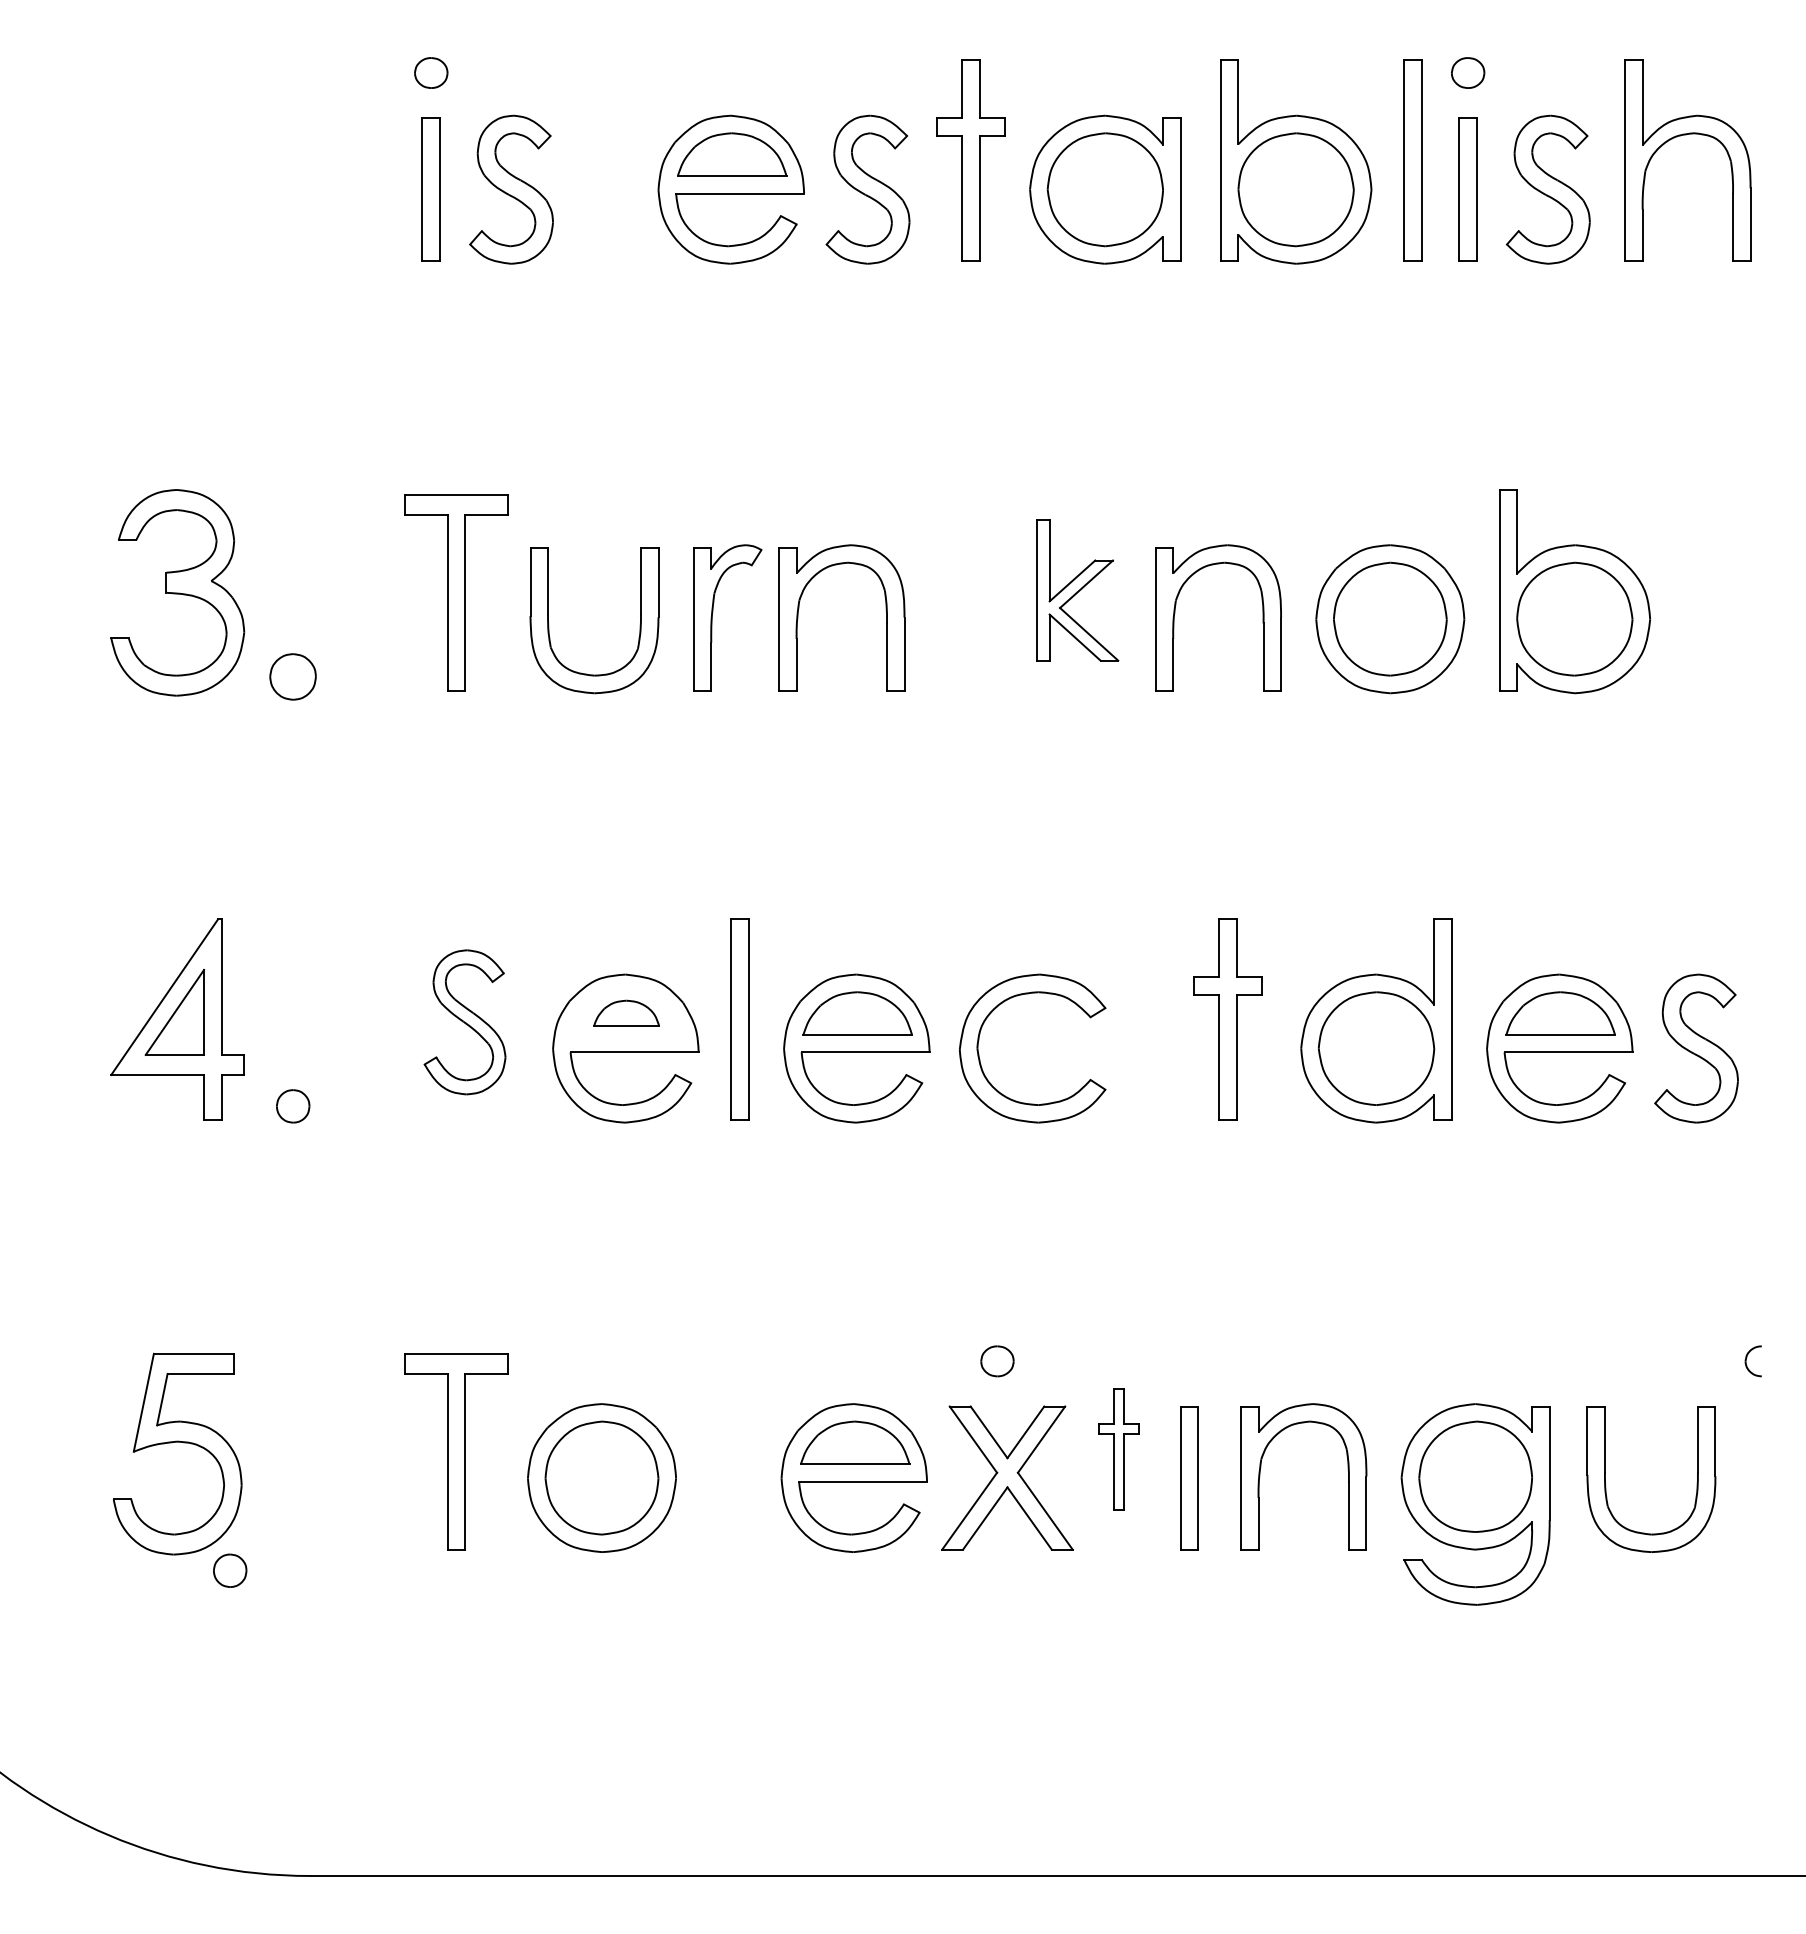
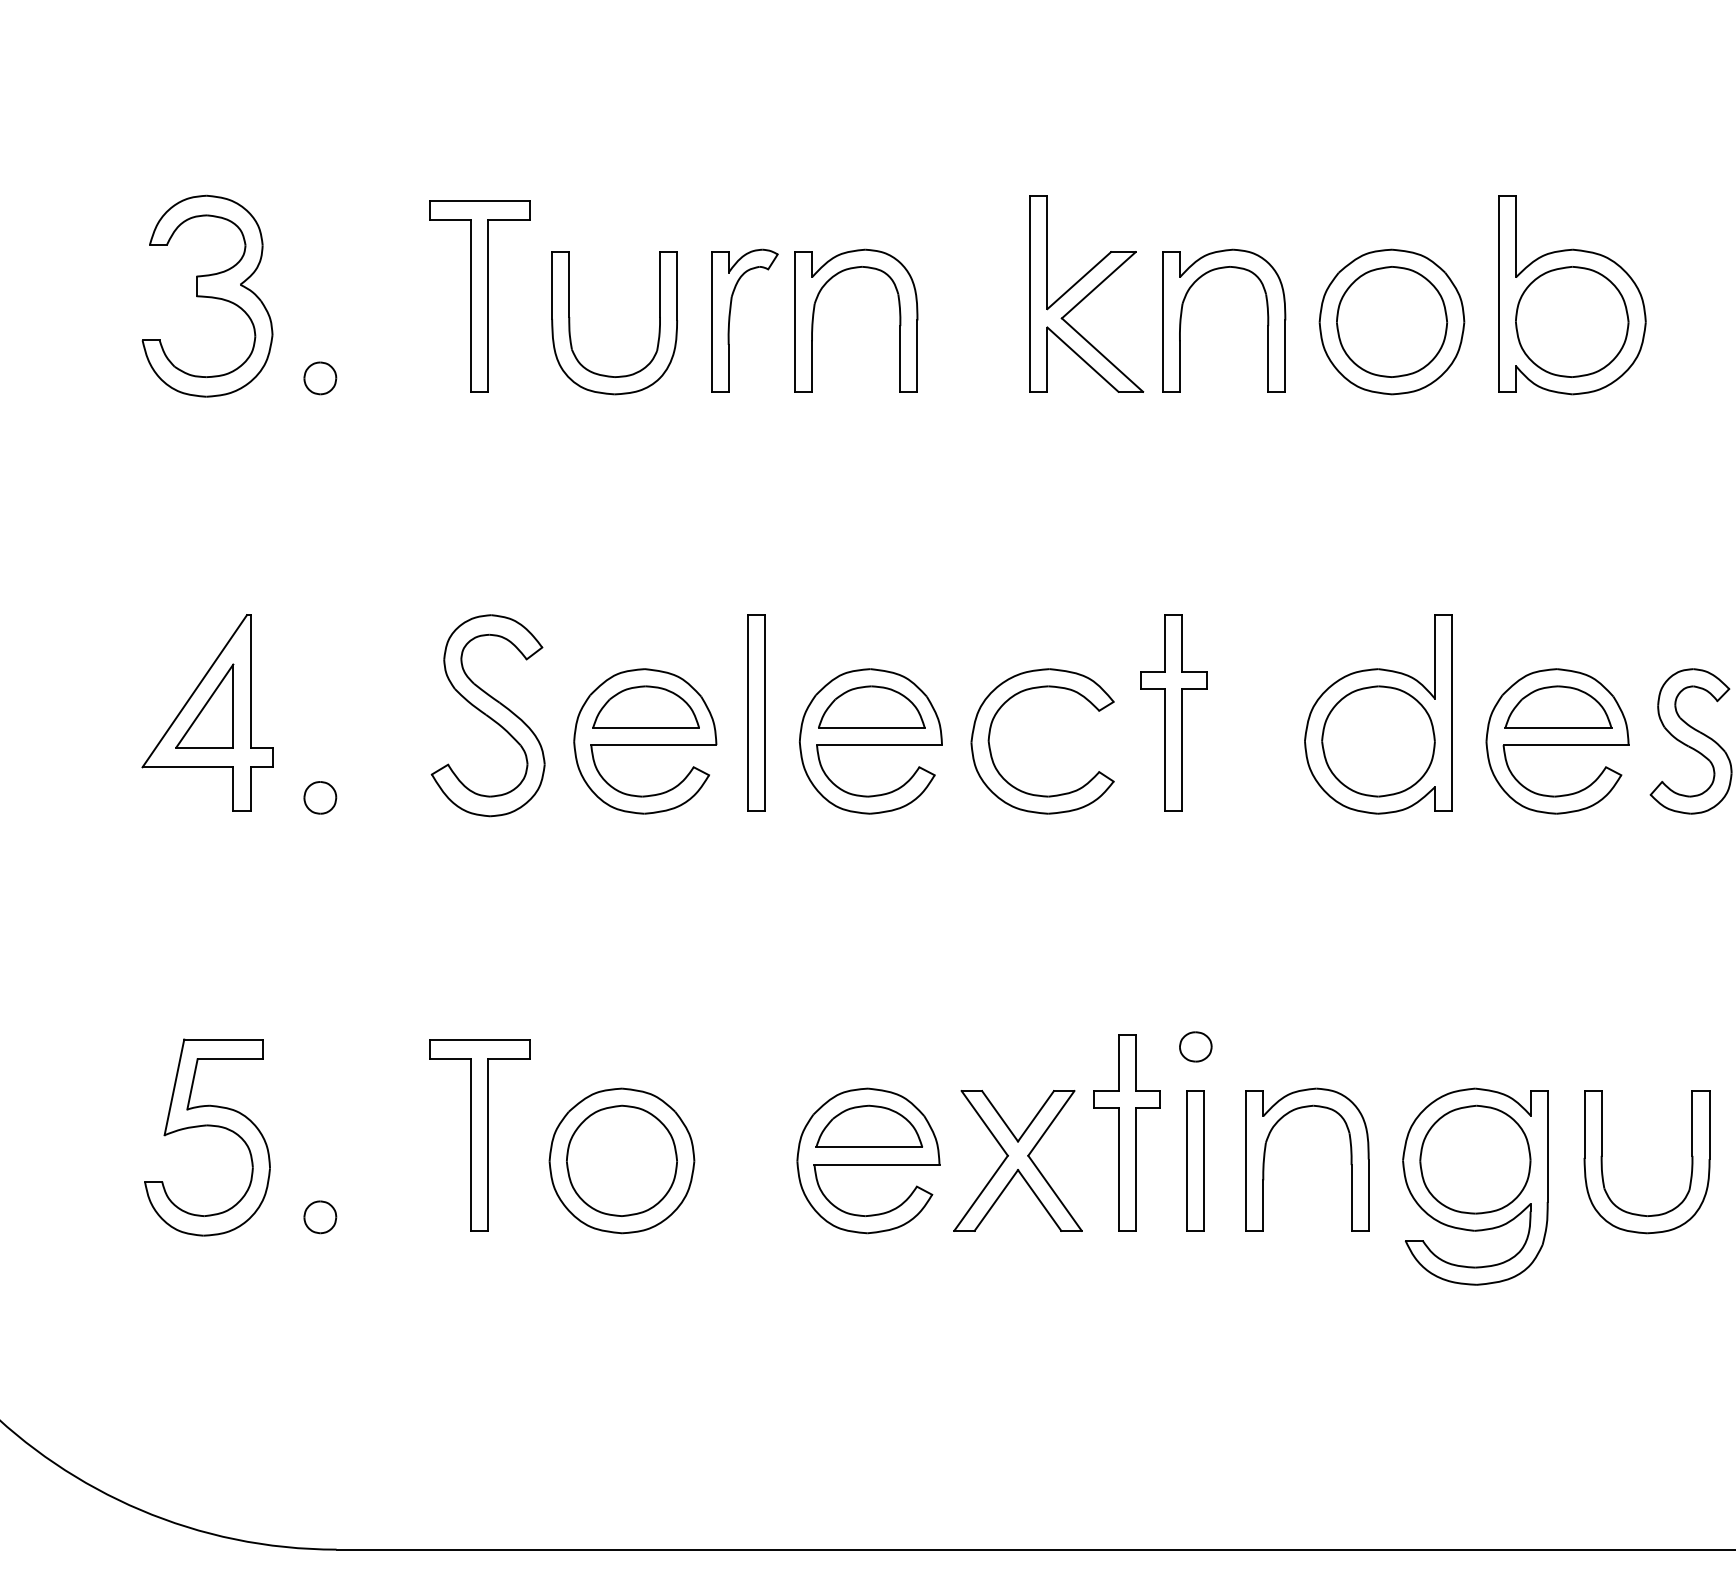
part: (1077, 590) -> (1086, 293), size x1.43
part: (293, 676) -> (320, 377), size x0.71
part: (626, 1013) -> (645, 707), size x1.67
part: (1227, 1019) -> (1173, 713), moved
part: (464, 1022) -> (487, 715), size x1.43
part: (997, 1361) -> (1195, 1047), moved
part: (1118, 1449) -> (1126, 1133), size x1.67
part: (230, 1570) -> (320, 1217), moved

